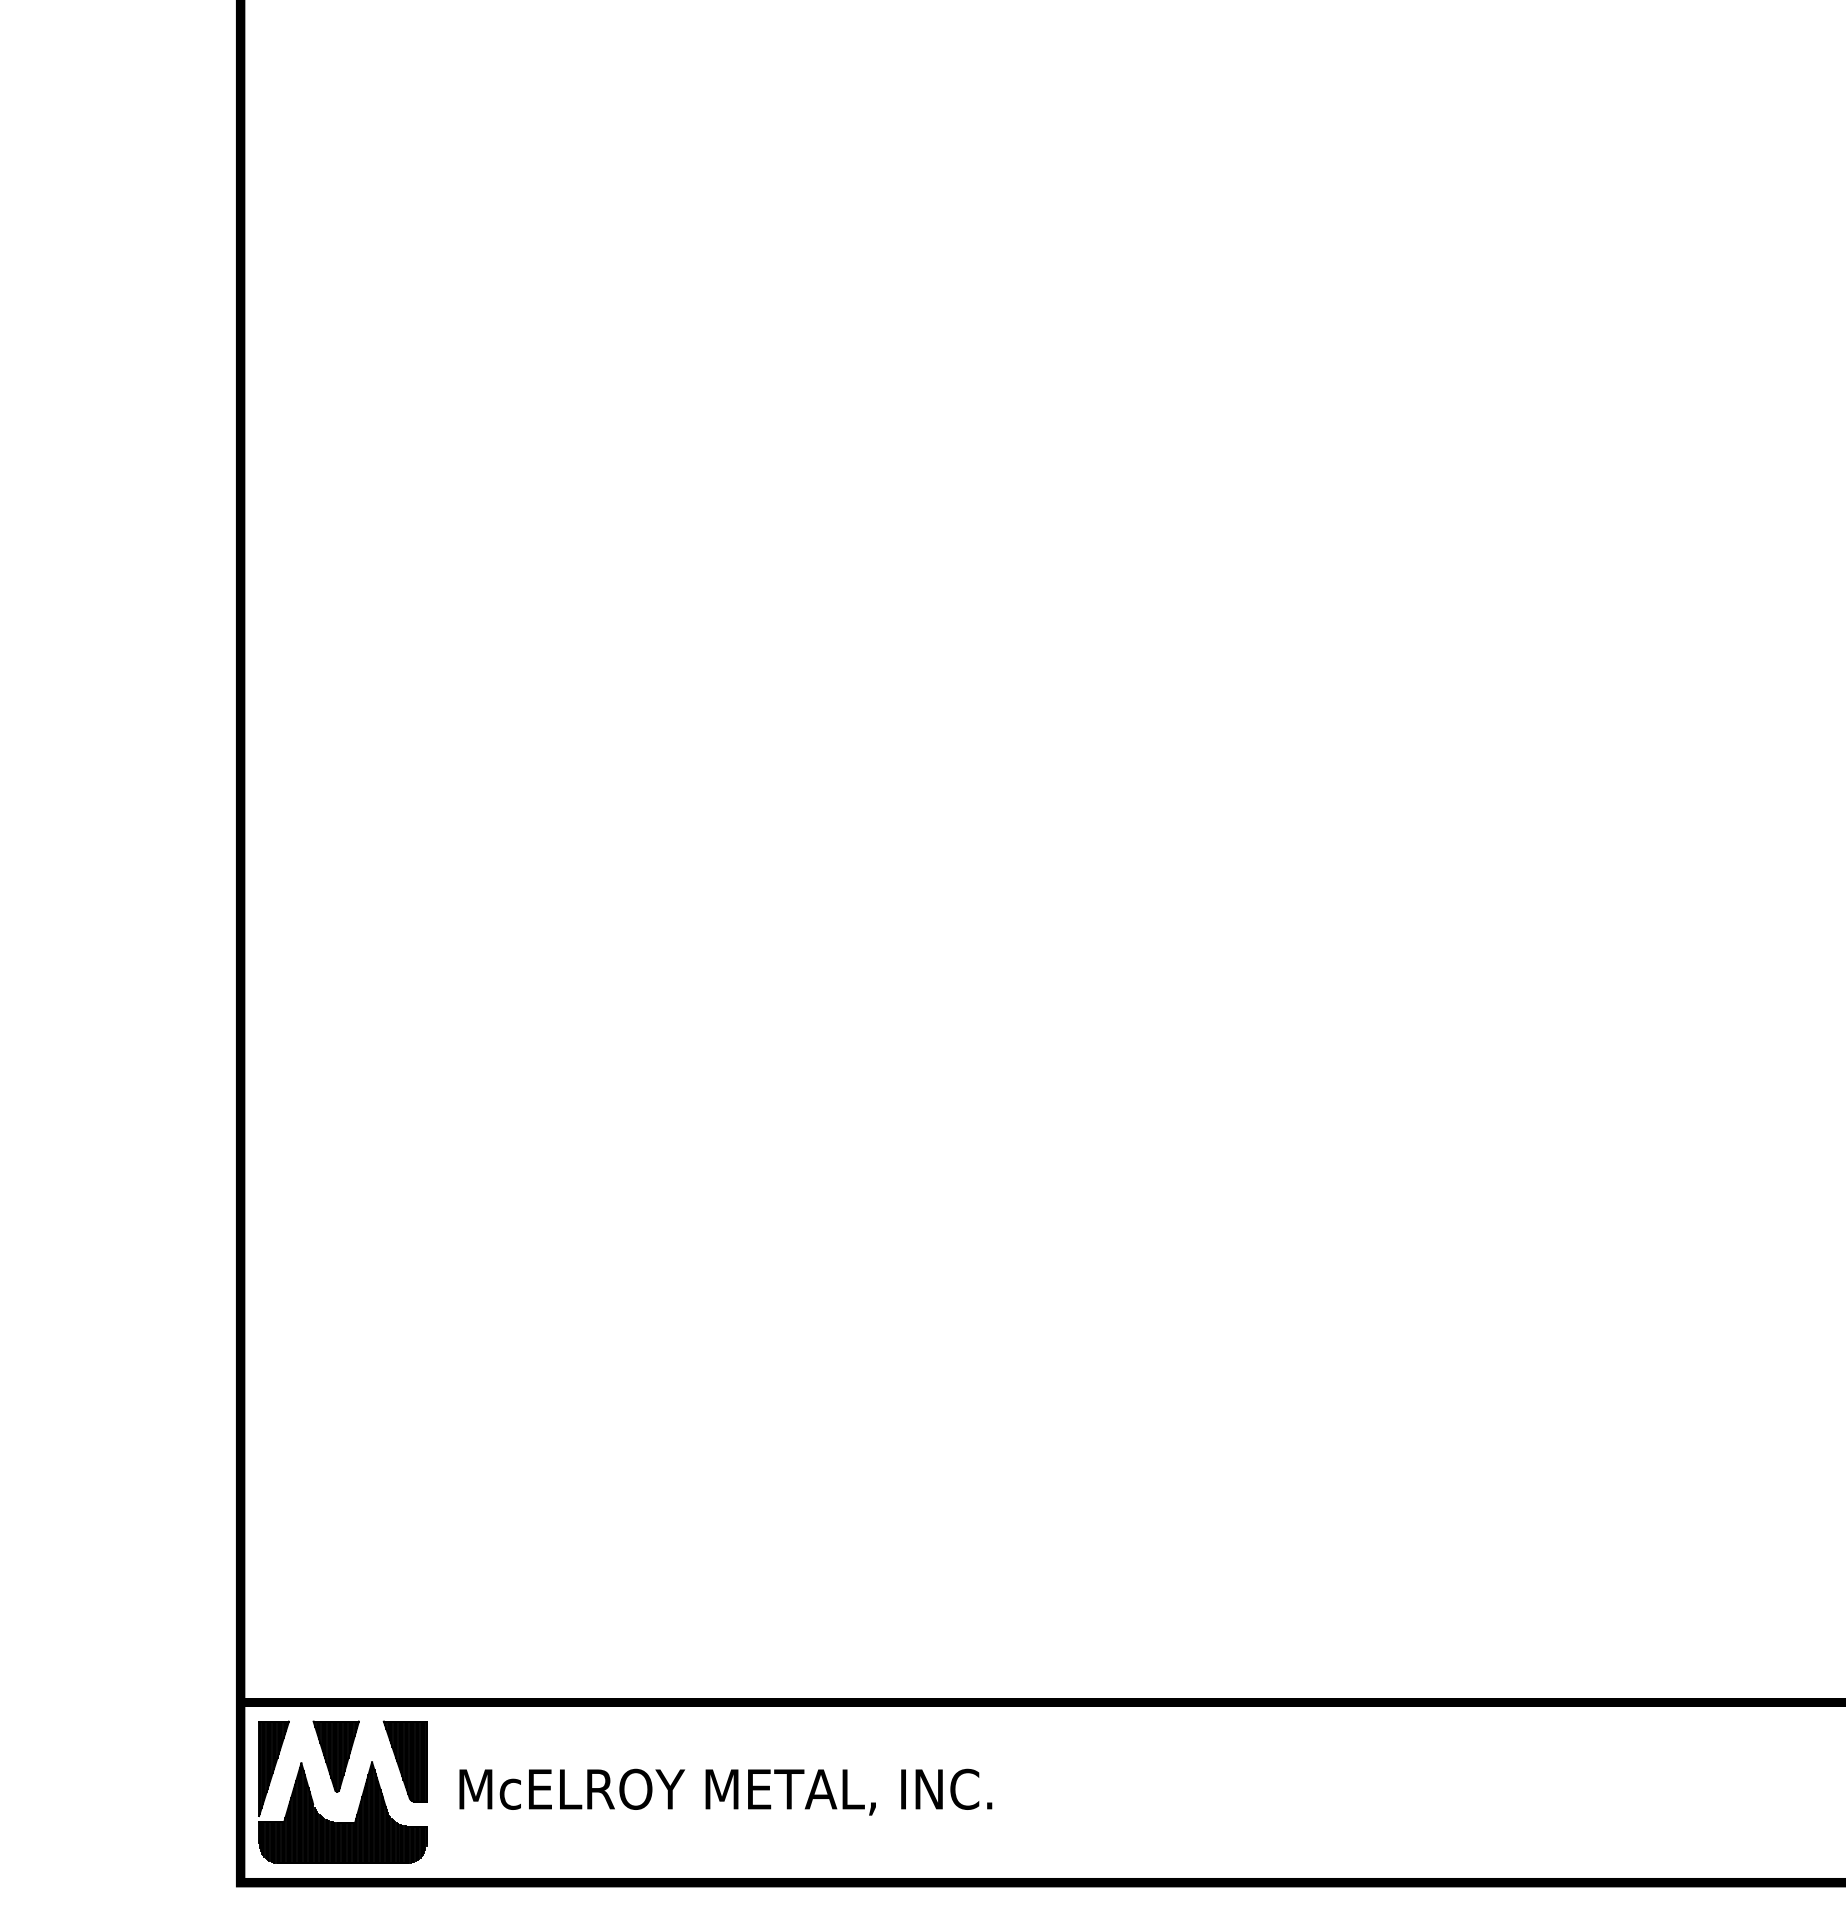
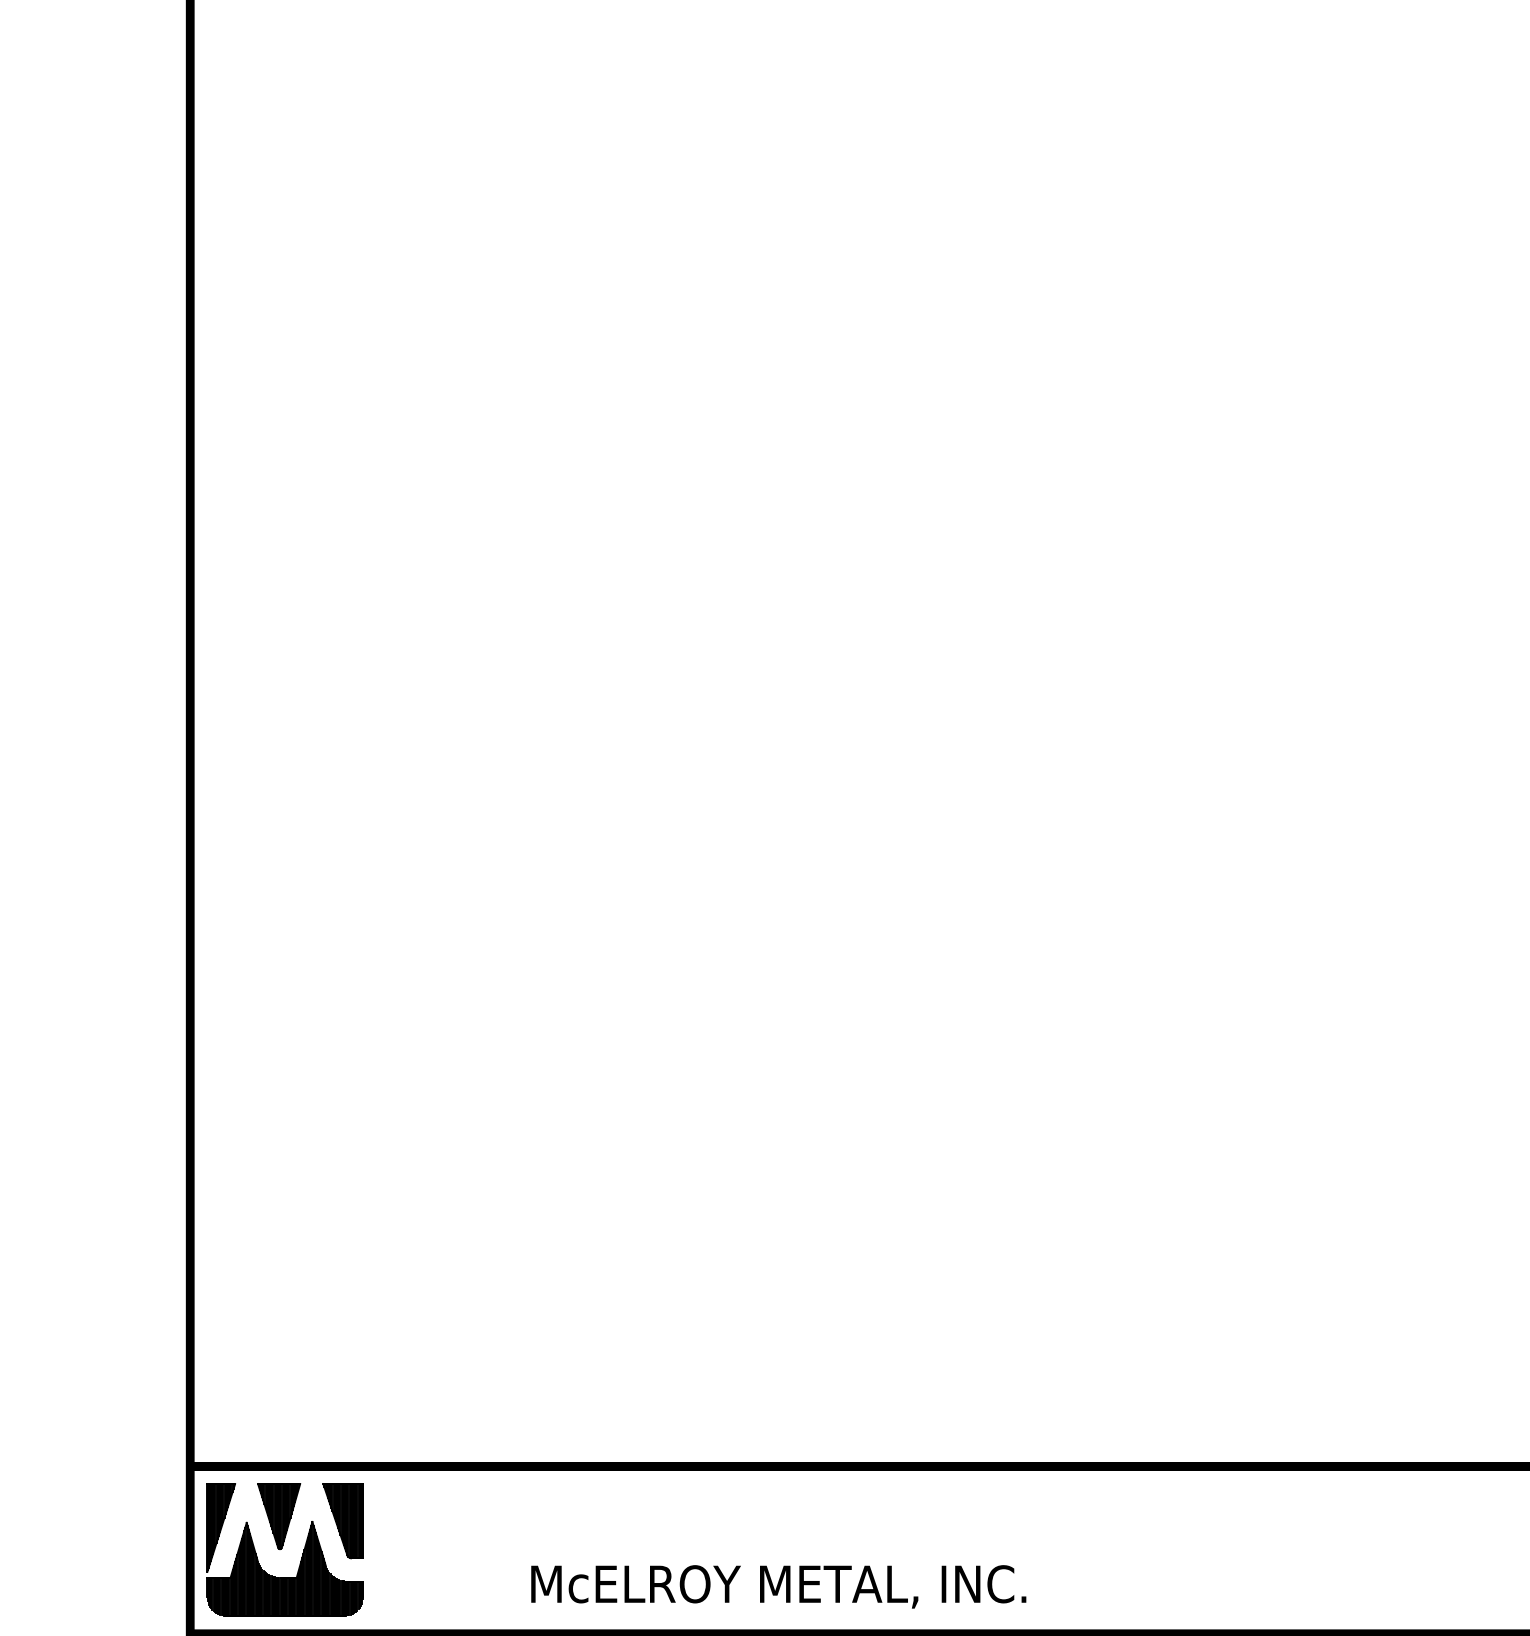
text: (725, 1791) -> (778, 1586), moved

